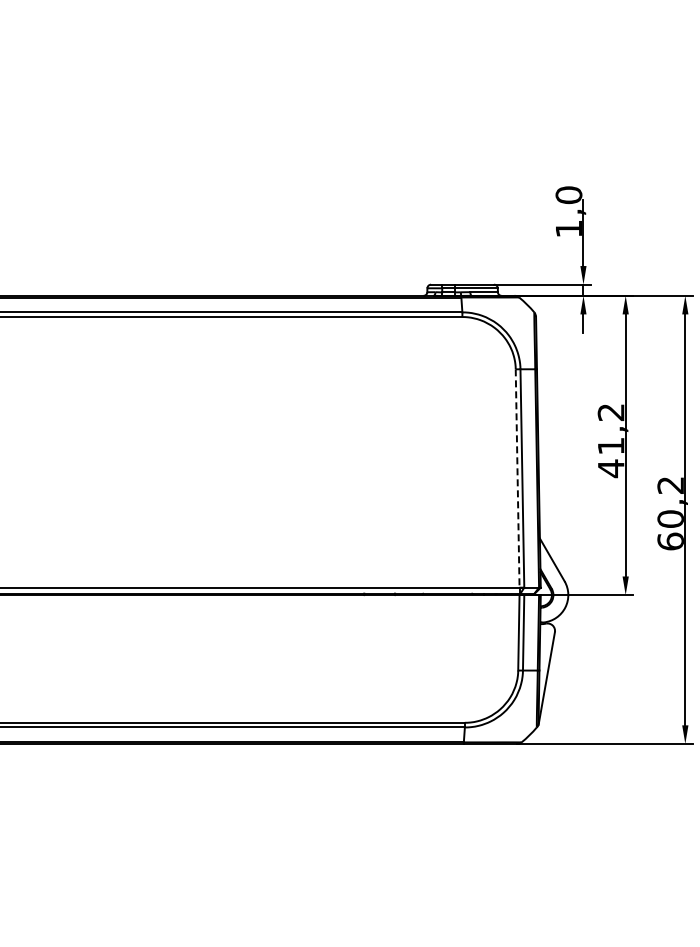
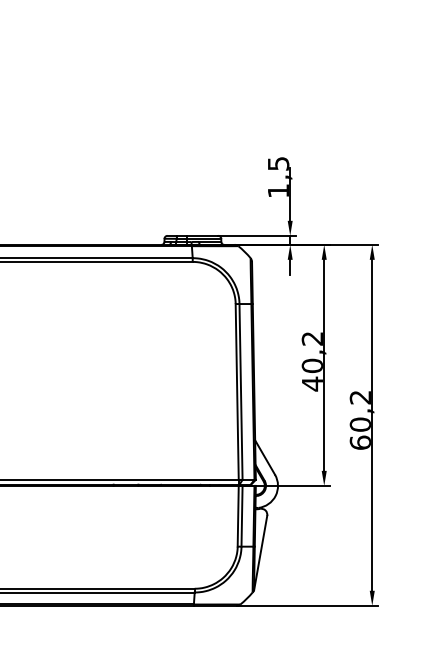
text: (568, 195) -> (278, 164), 1,0 -> 1,5
text: (610, 445) -> (312, 365), 41,2 -> 40,2
line: (517, 479) -> (237, 392), dashed -> solid

